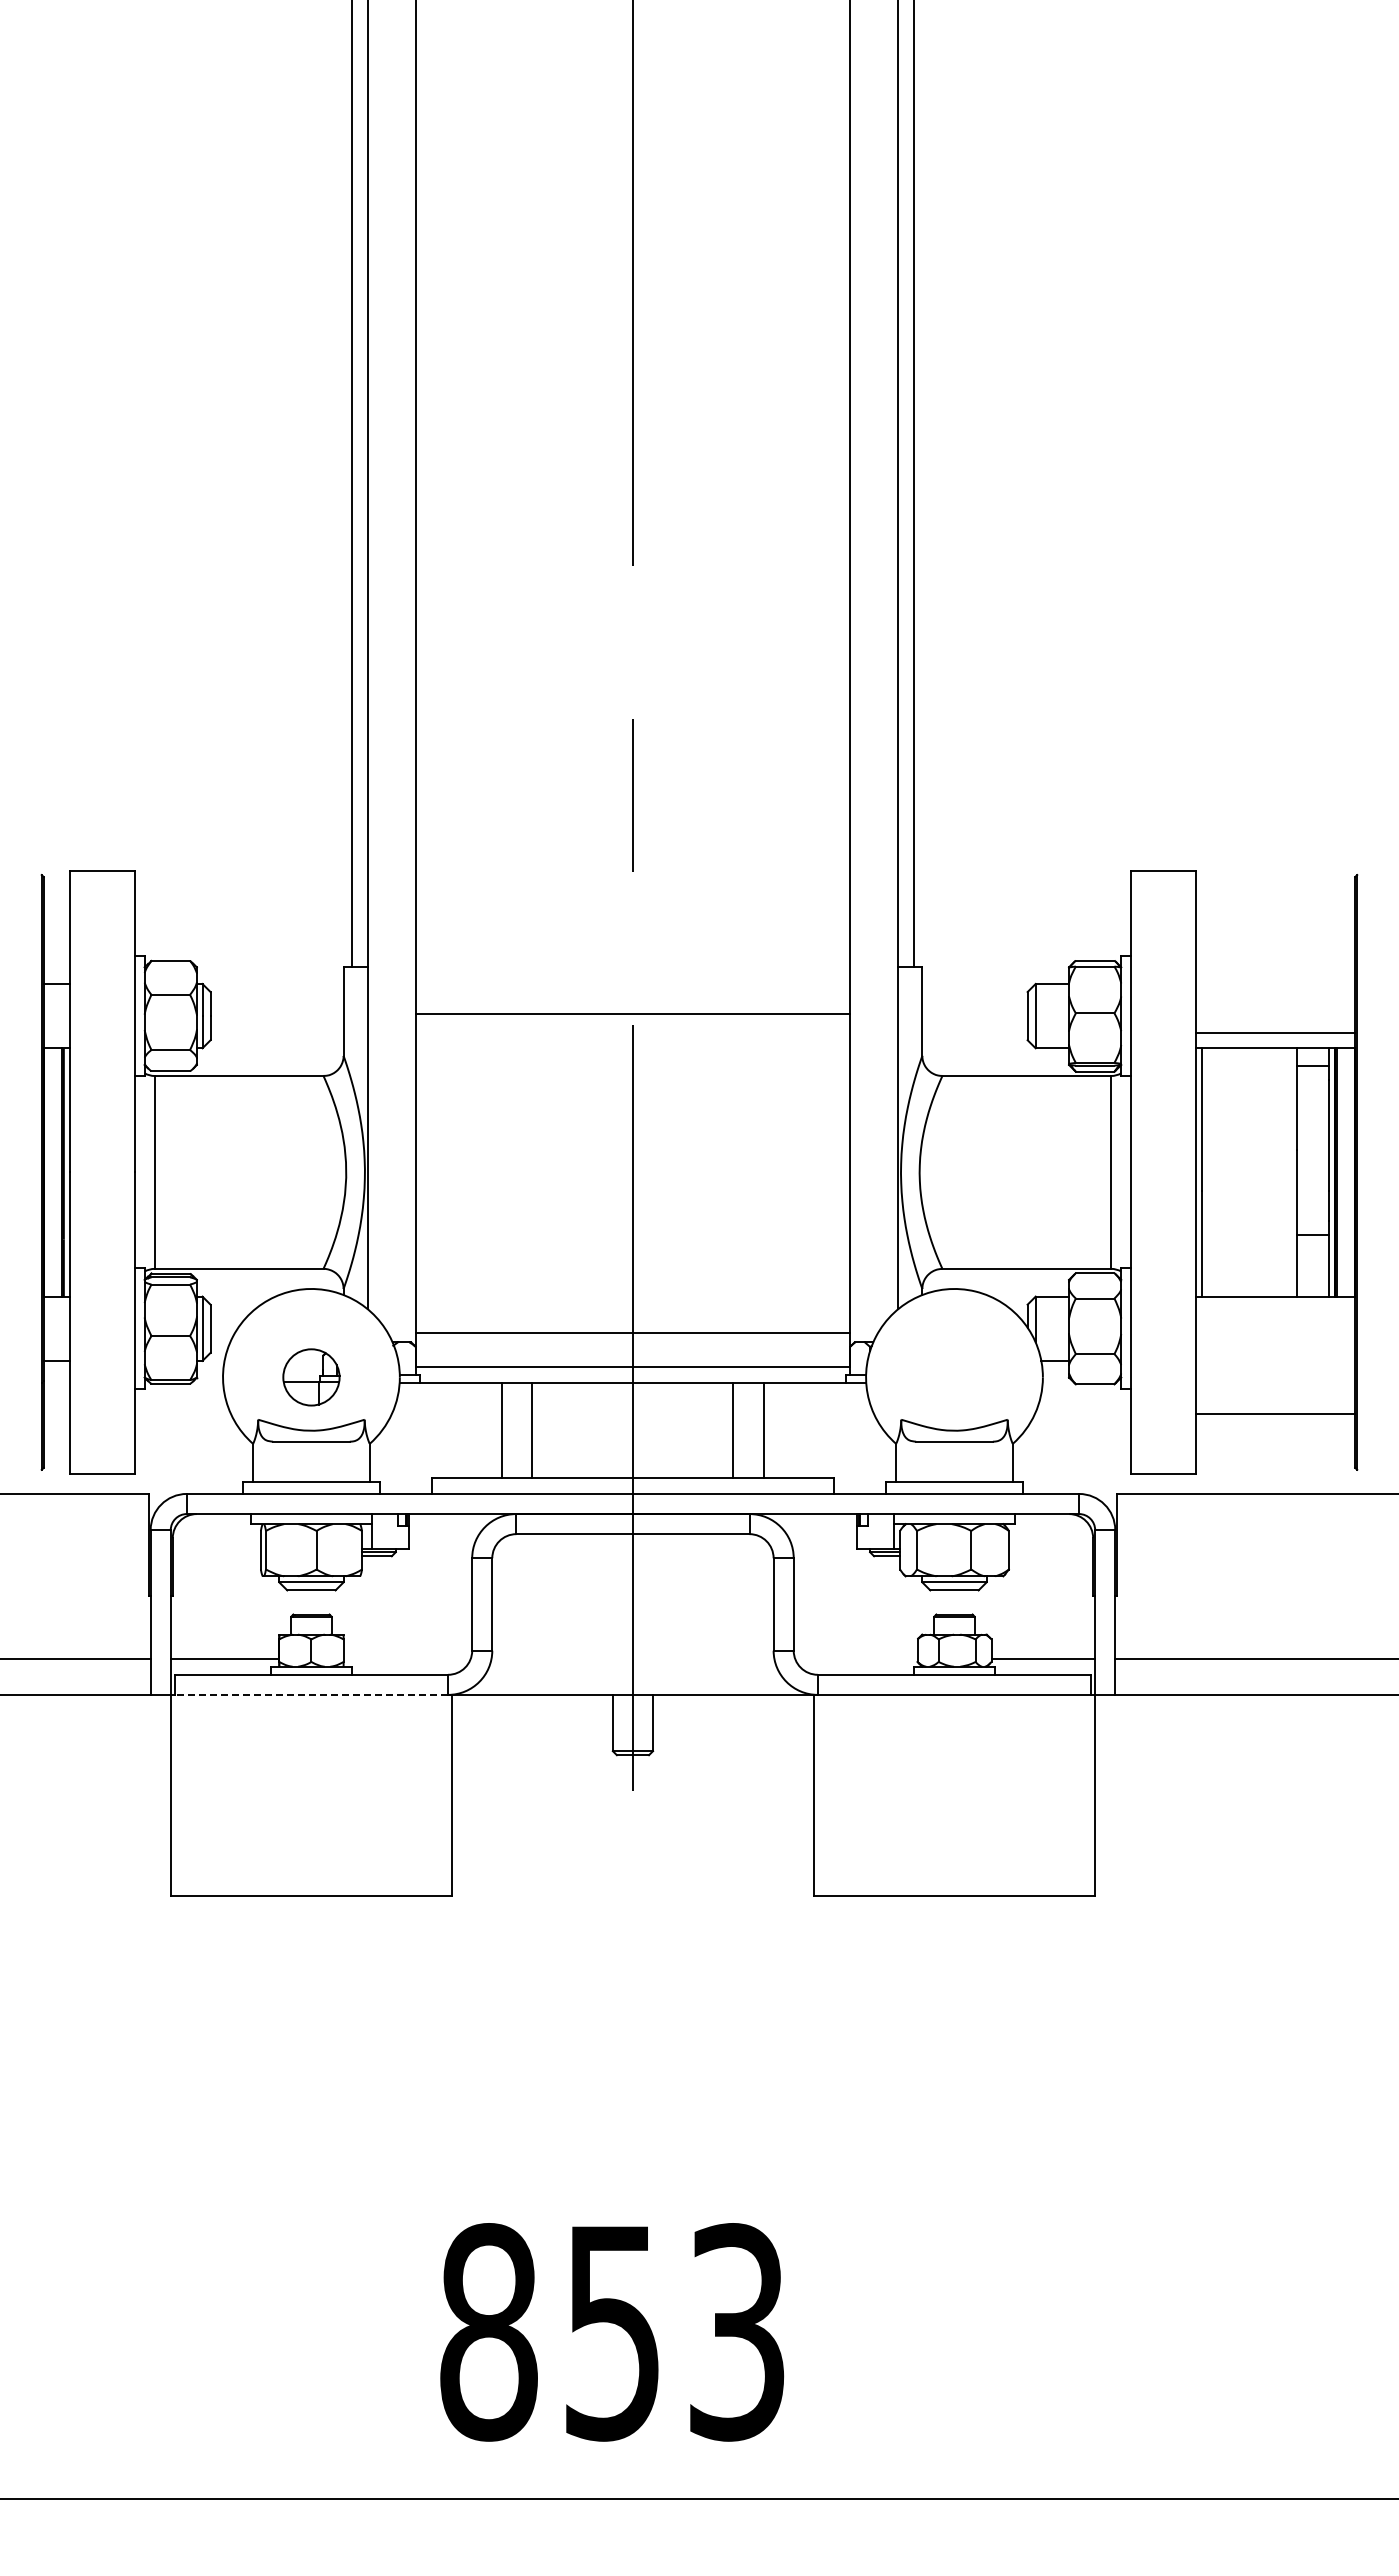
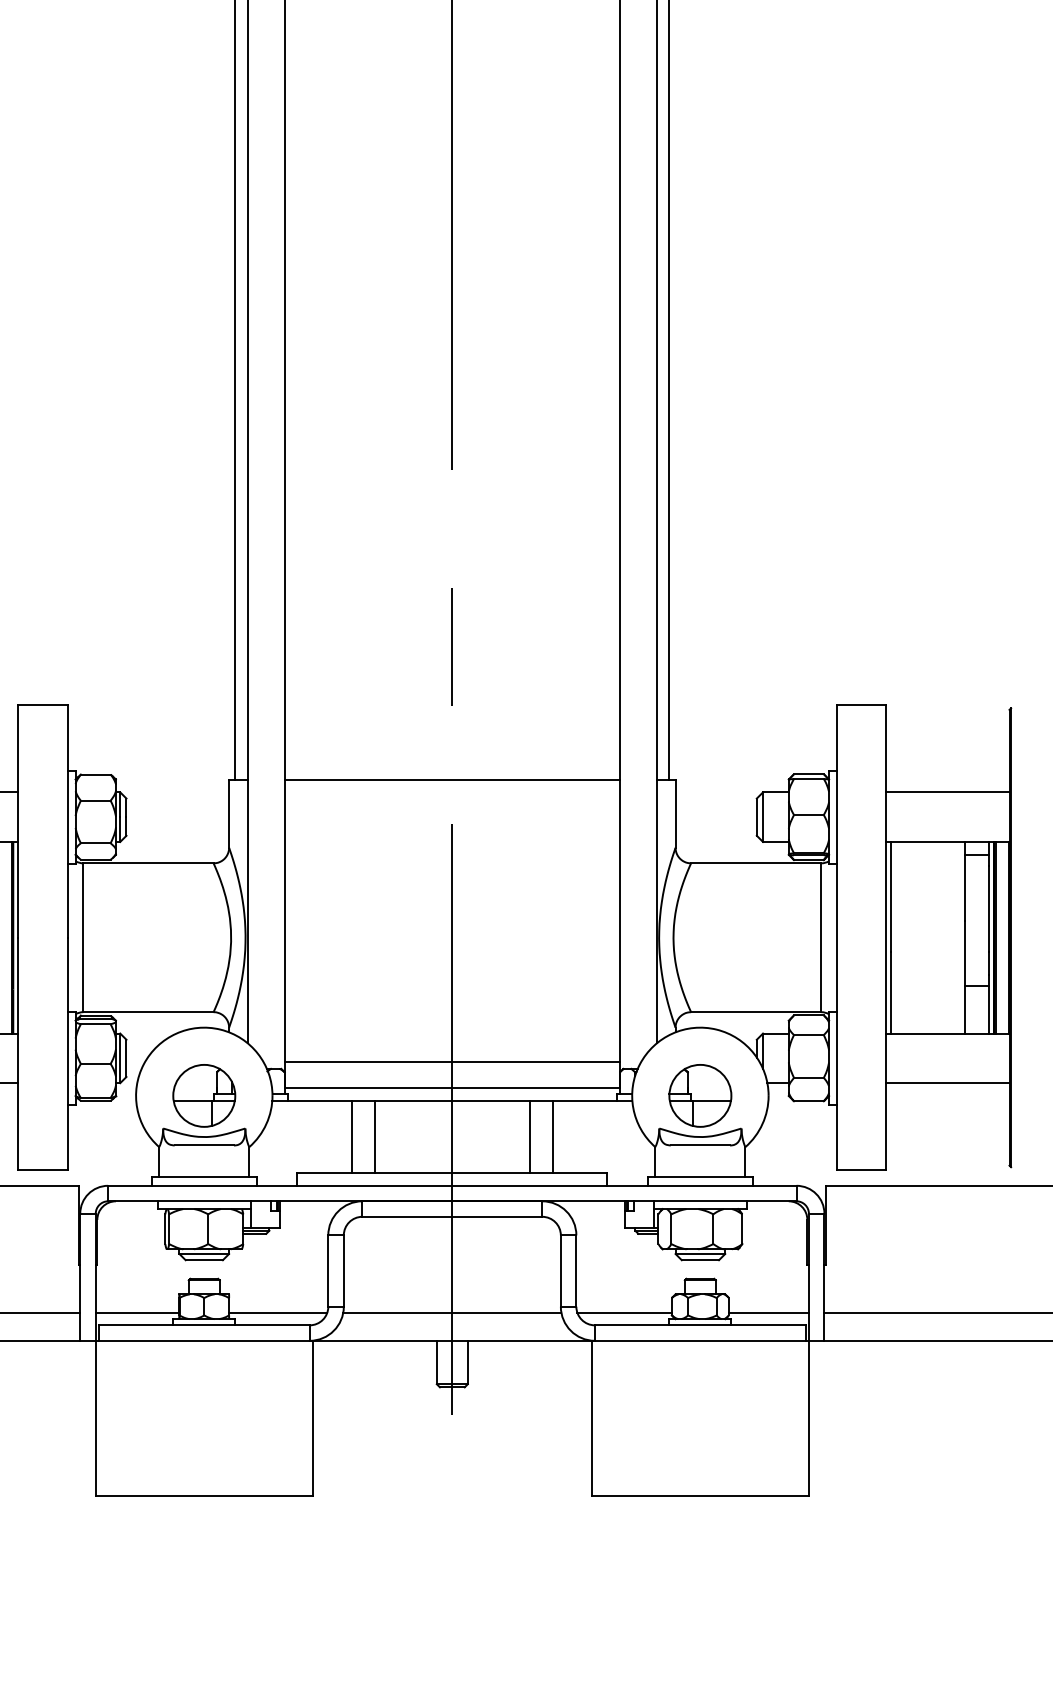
line: (632, 1014) -> (451, 779), moved
line: (1275, 1032) -> (948, 791), moved
part: (311, 1377) -> (204, 1095), size x1.43
part: (954, 1377) -> (700, 1095), added
line: (1275, 1413) -> (948, 1082), moved
line: (406, 1658) -> (277, 1312), added
line: (632, 1658) -> (451, 1312), added
line: (856, 1658) -> (624, 1312), added
line: (311, 1694) -> (204, 1340), dashed -> solid

